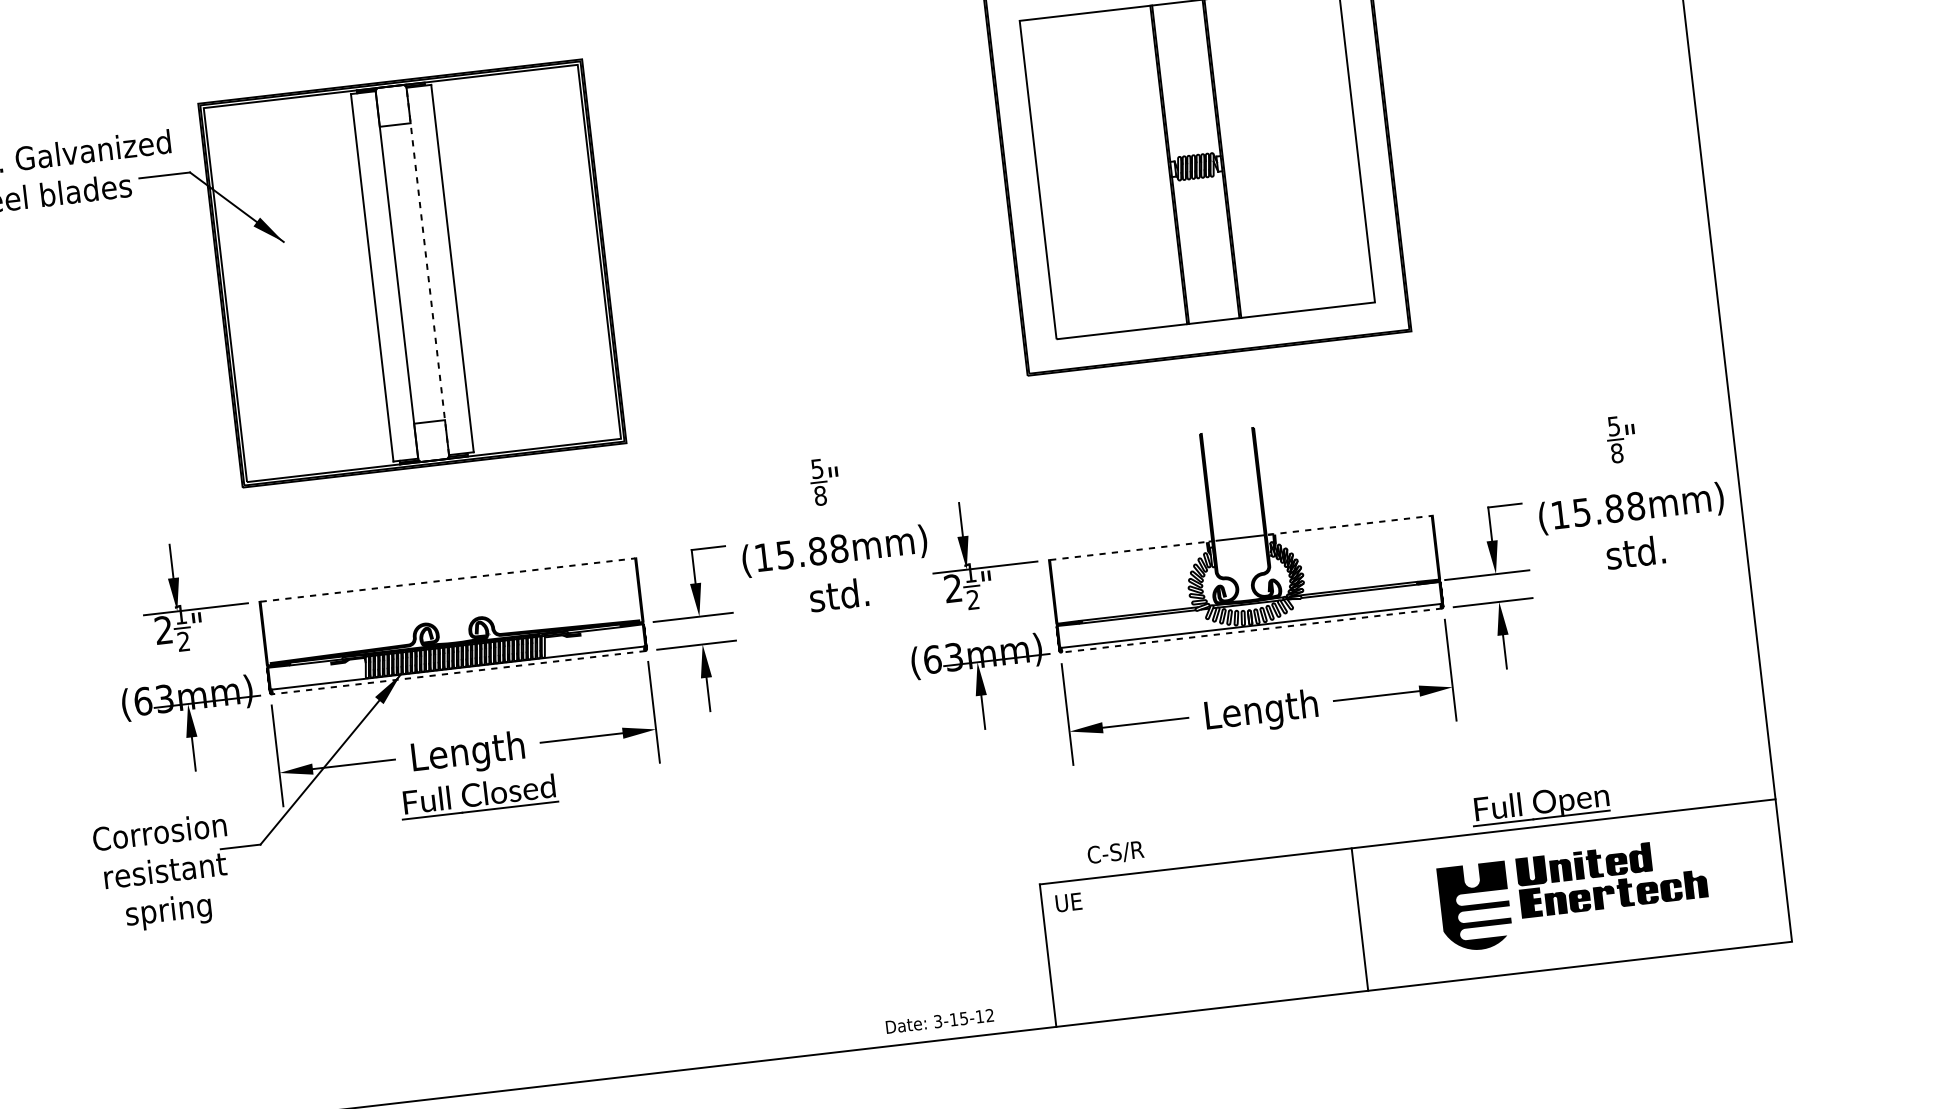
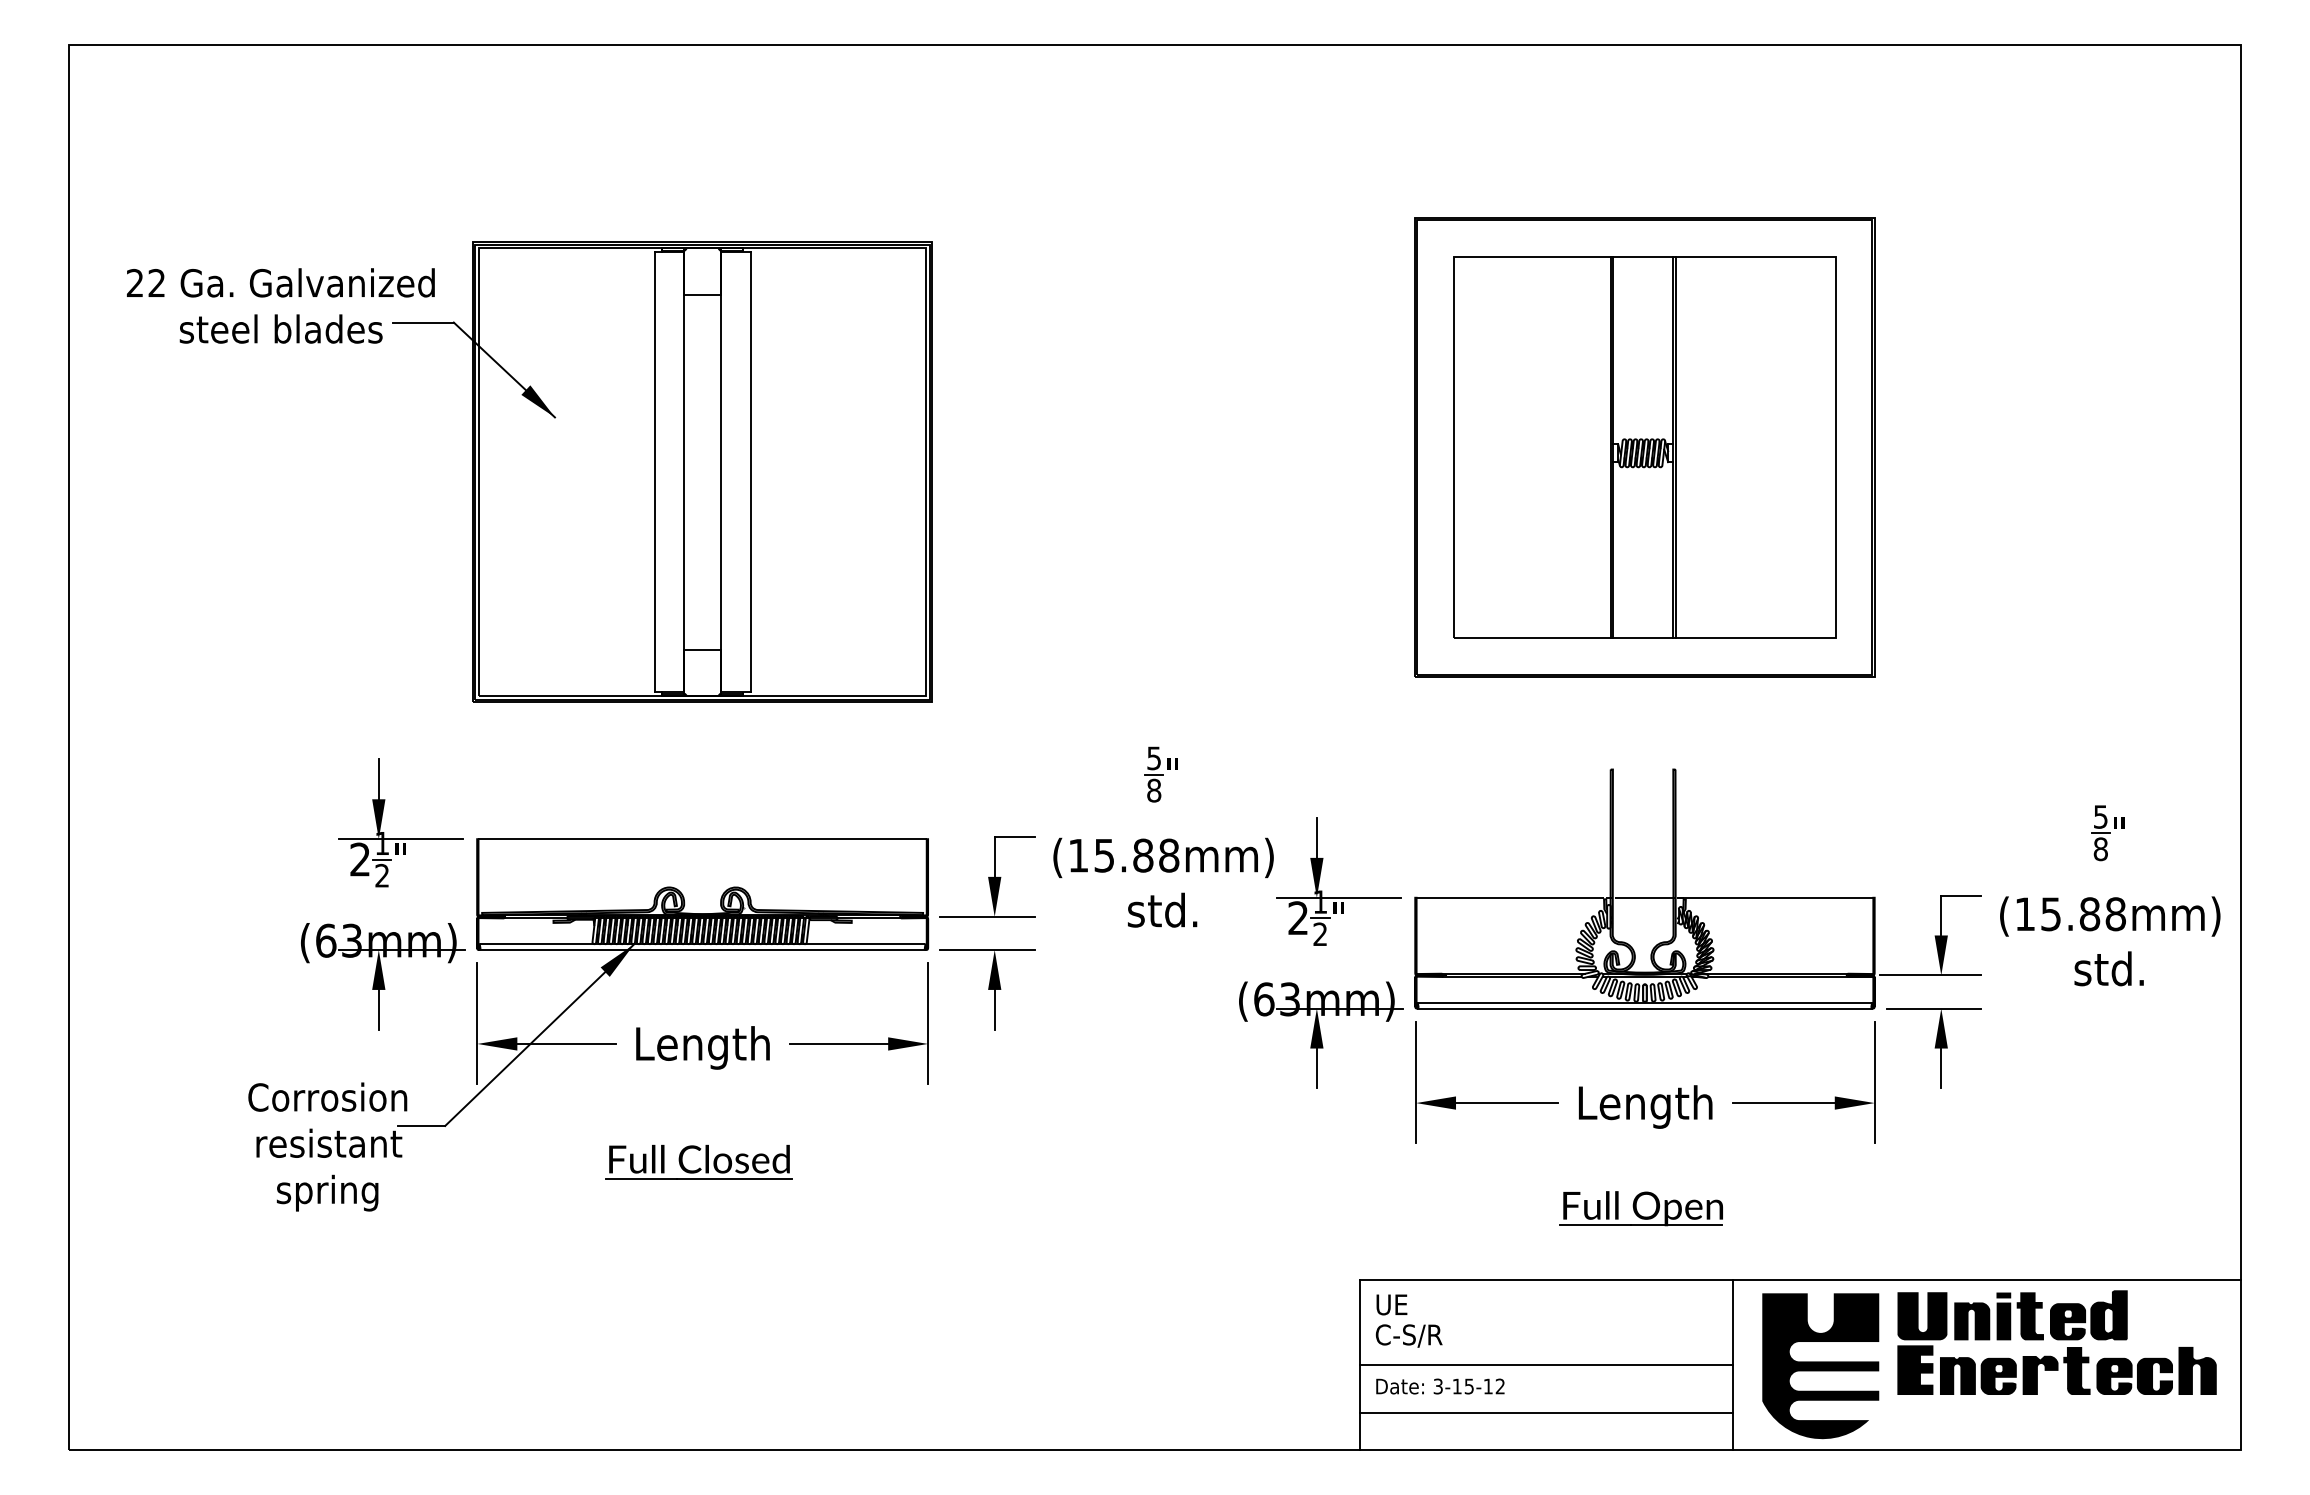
line: (428, 271) -> (721, 471), dashed -> solid
line: (1349, 525) -> (1775, 897), dashed -> solid
line: (1128, 550) -> (1510, 897), dashed -> solid
line: (448, 580) -> (703, 839), dashed -> solid
line: (1251, 630) -> (1644, 1008), dashed -> solid
line: (458, 673) -> (702, 950), dashed -> solid
part: (480, 801) -> (699, 1167), moved
part: (1539, 804) -> (1640, 1208), moved
text: (1115, 852) -> (1408, 1335), moved
part: (1573, 894) -> (1989, 1364), size x1.43
line: (1203, 937) -> (1546, 1364), added
line: (1208, 977) -> (1546, 1412), added
text: (939, 1021) -> (1440, 1386), moved

